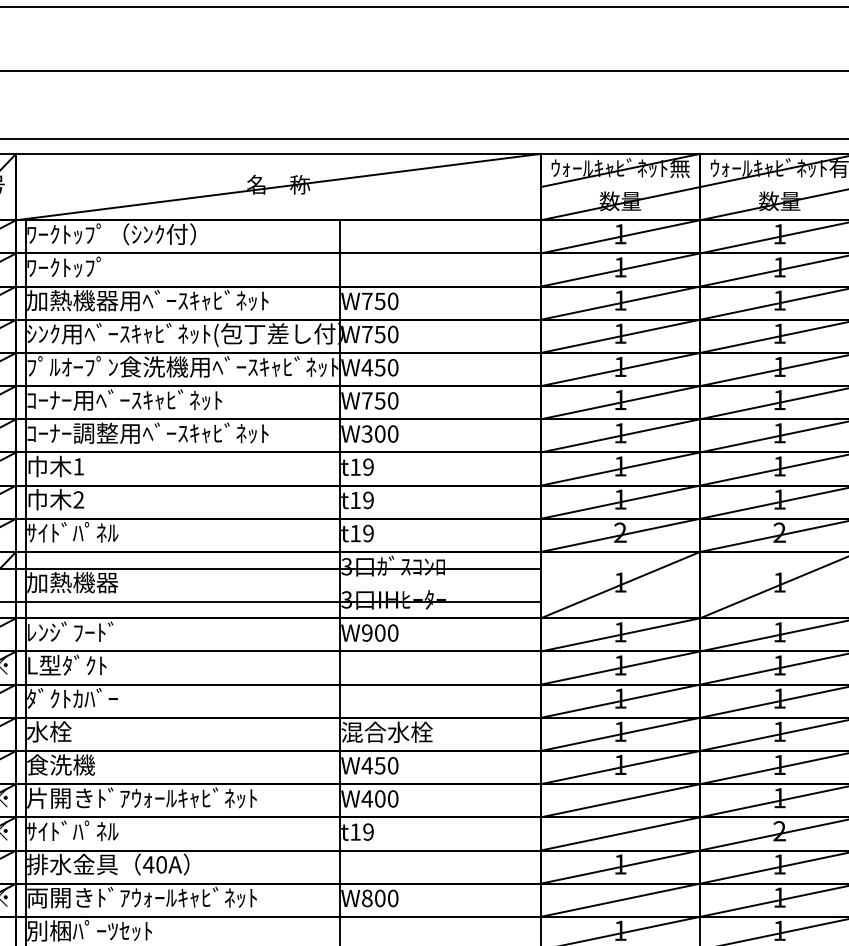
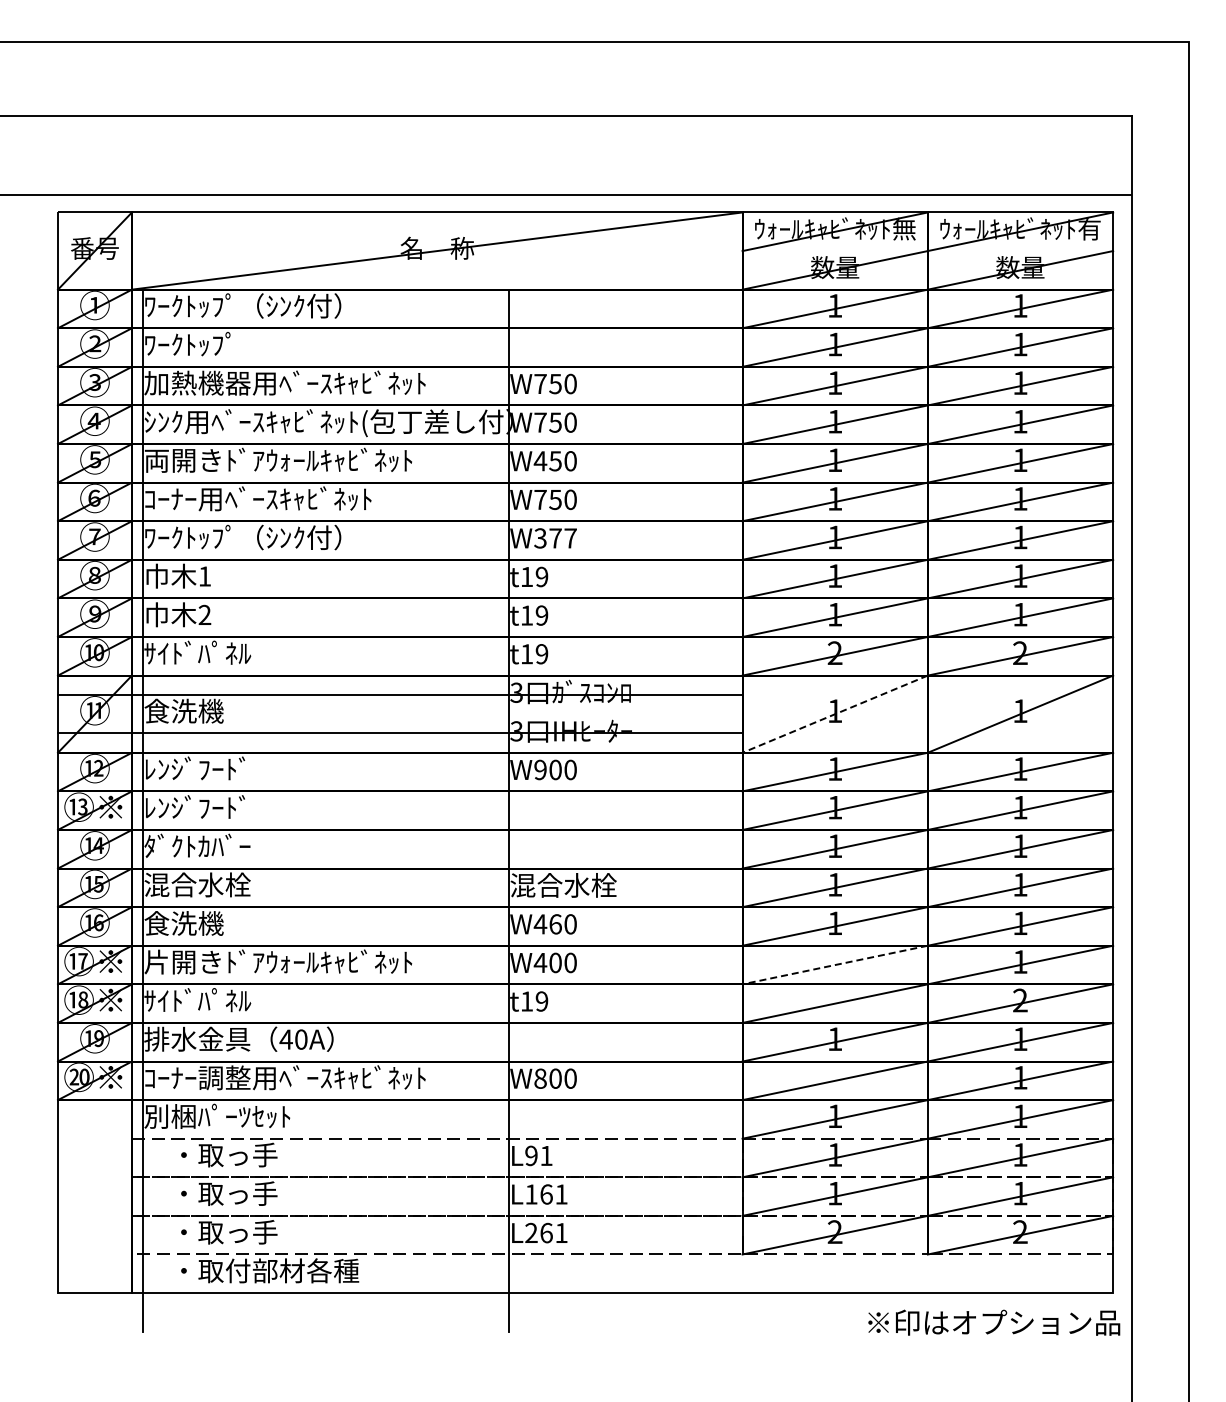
text: (182, 366) -> (325, 459), ﾌﾟﾙｵｰﾌﾟﾝ食洗機用ﾍﾞｰｽｷｬﾋﾞﾈｯﾄ -> 両開きﾄﾞｱｳｫｰﾙｷｬﾋﾞﾈｯﾄ
text: (148, 433) -> (285, 537), ｺｰﾅｰ調整用ﾍﾞｰｽｷｬﾋﾞﾈｯﾄ -> ﾜｰｸﾄｯﾌﾟ（ｼﾝｸ付）
text: (386, 434) -> (562, 538), W300 -> W377
text: (72, 581) -> (197, 710), 加熱機器 -> 食洗機
line: (619, 585) -> (834, 714), solid -> dashed
text: (69, 665) -> (194, 807), L型ﾀﾞｸﾄ -> ﾚﾝｼﾞﾌｰﾄﾞ
text: (72, 731) -> (197, 884), 水栓 -> 混合水栓
text: (380, 765) -> (555, 924), W450 -> W460
line: (620, 801) -> (835, 965), solid -> dashed
text: (147, 897) -> (284, 1077), 両開きﾄﾞｱｳｫｰﾙｷｬﾋﾞﾈｯﾄ -> ｺｰﾅｰ調整用ﾍﾞｰｽｷｬﾋﾞﾈｯﾄ

